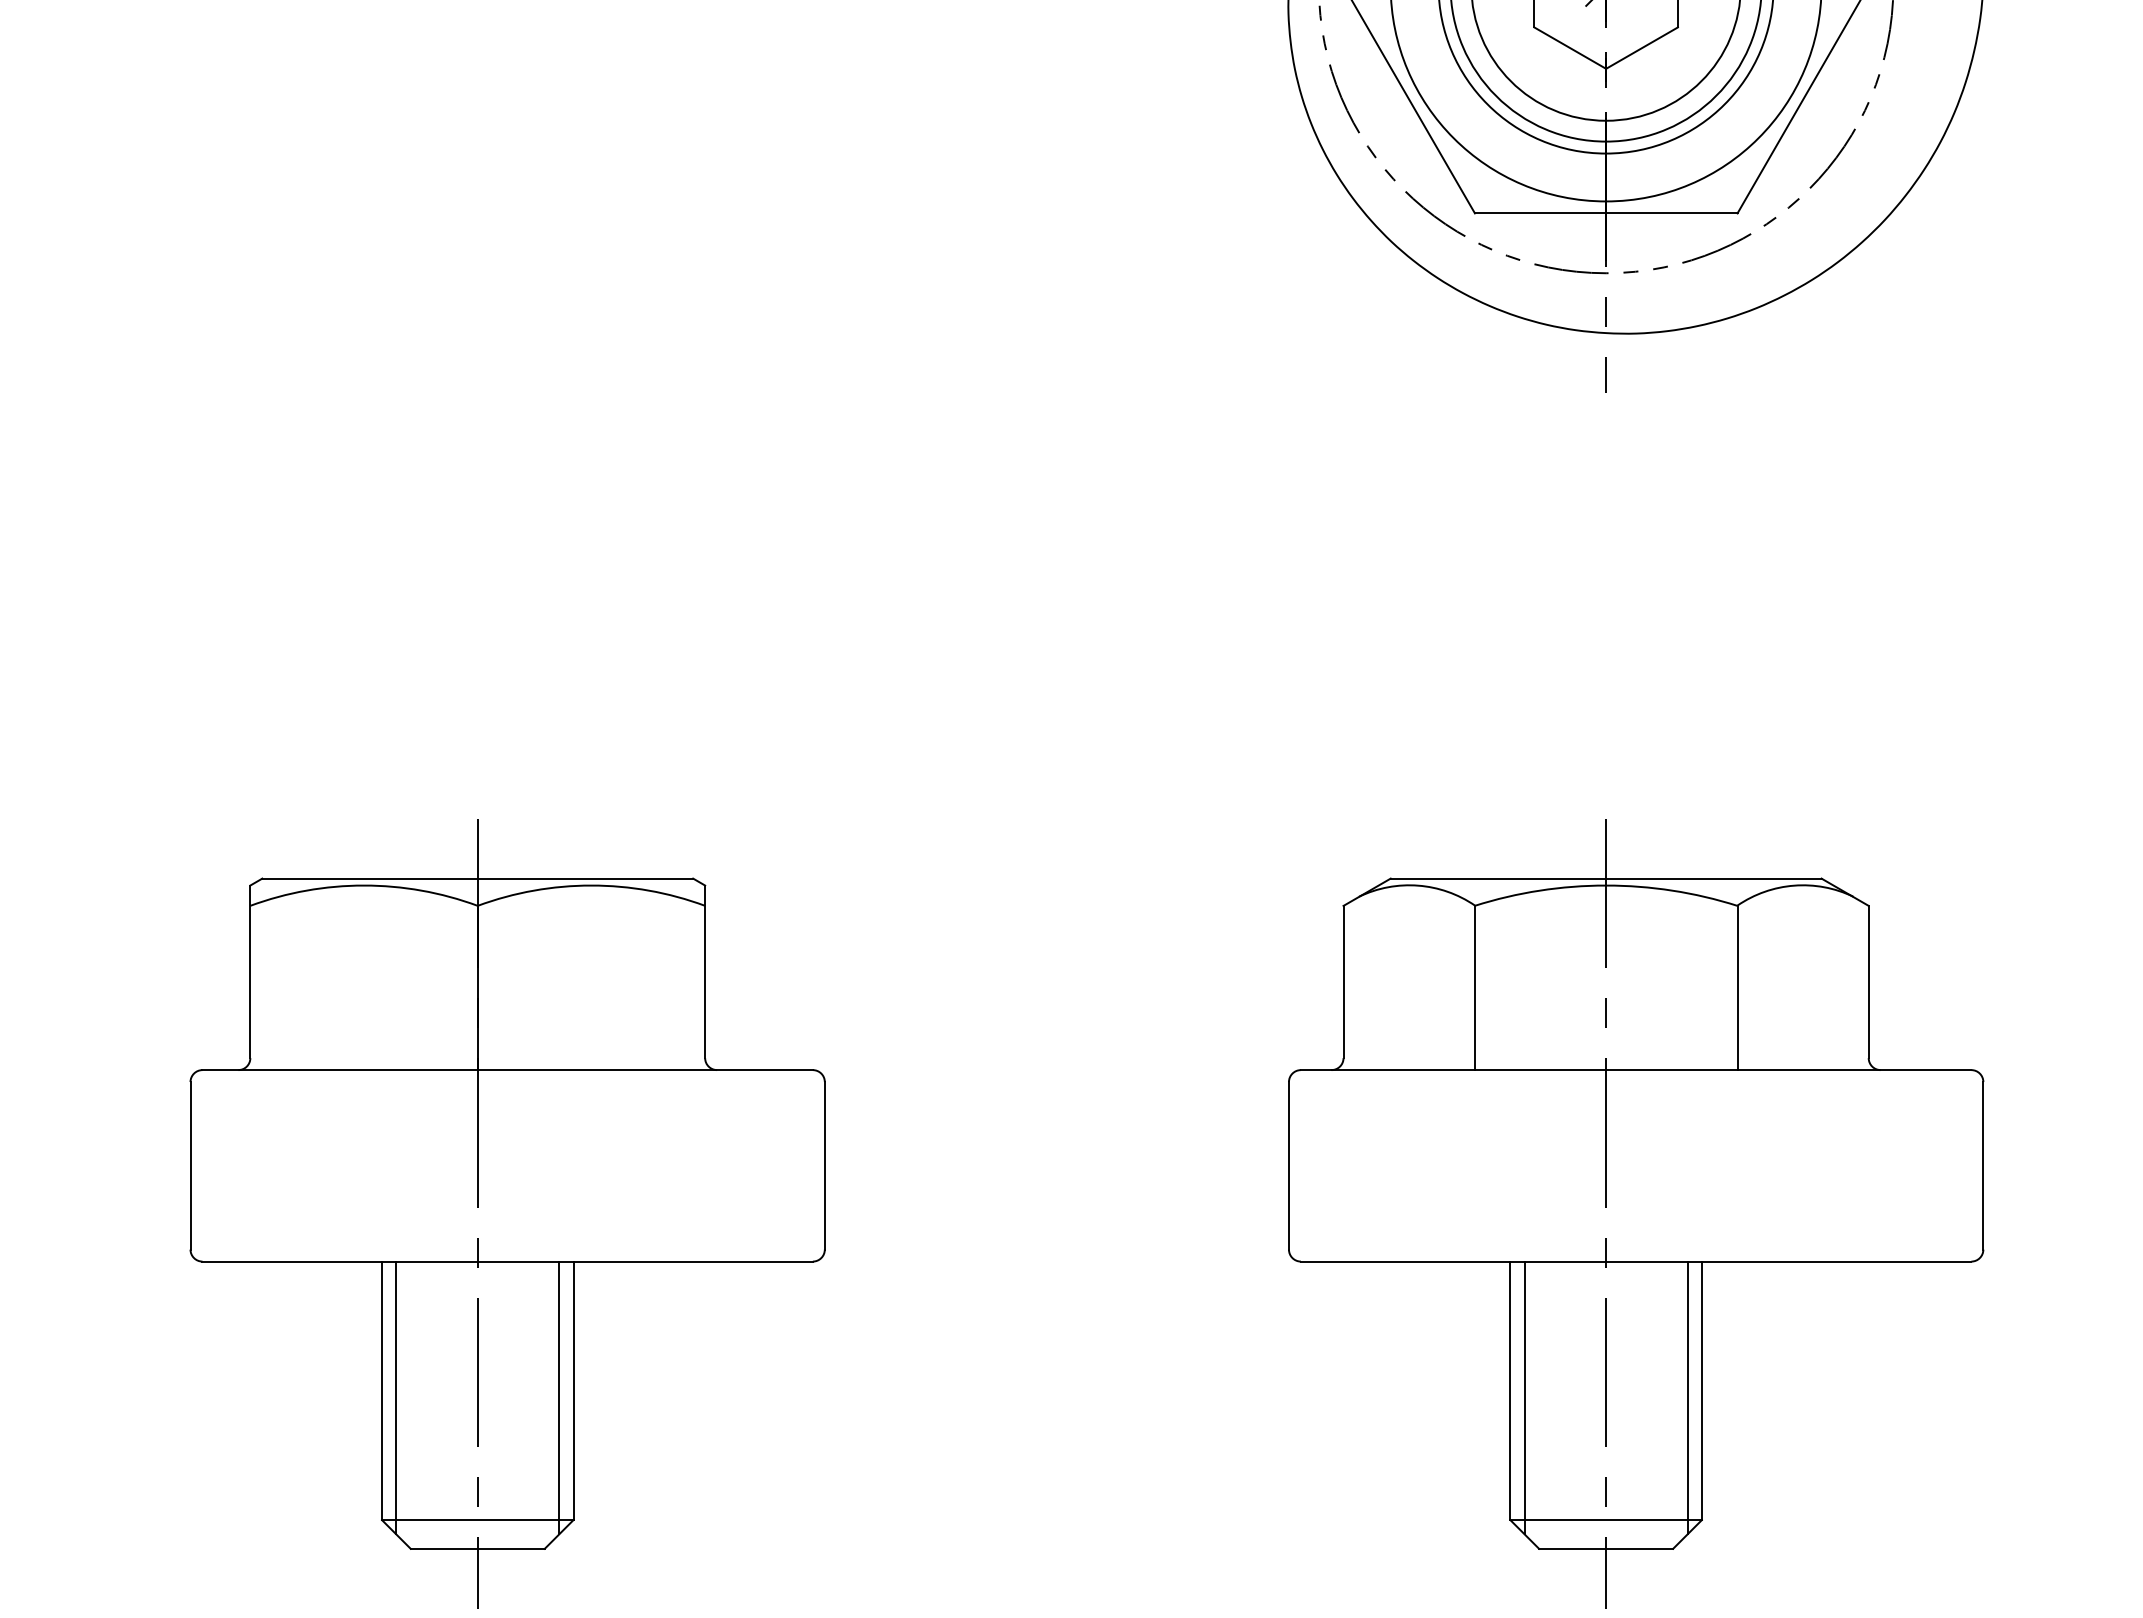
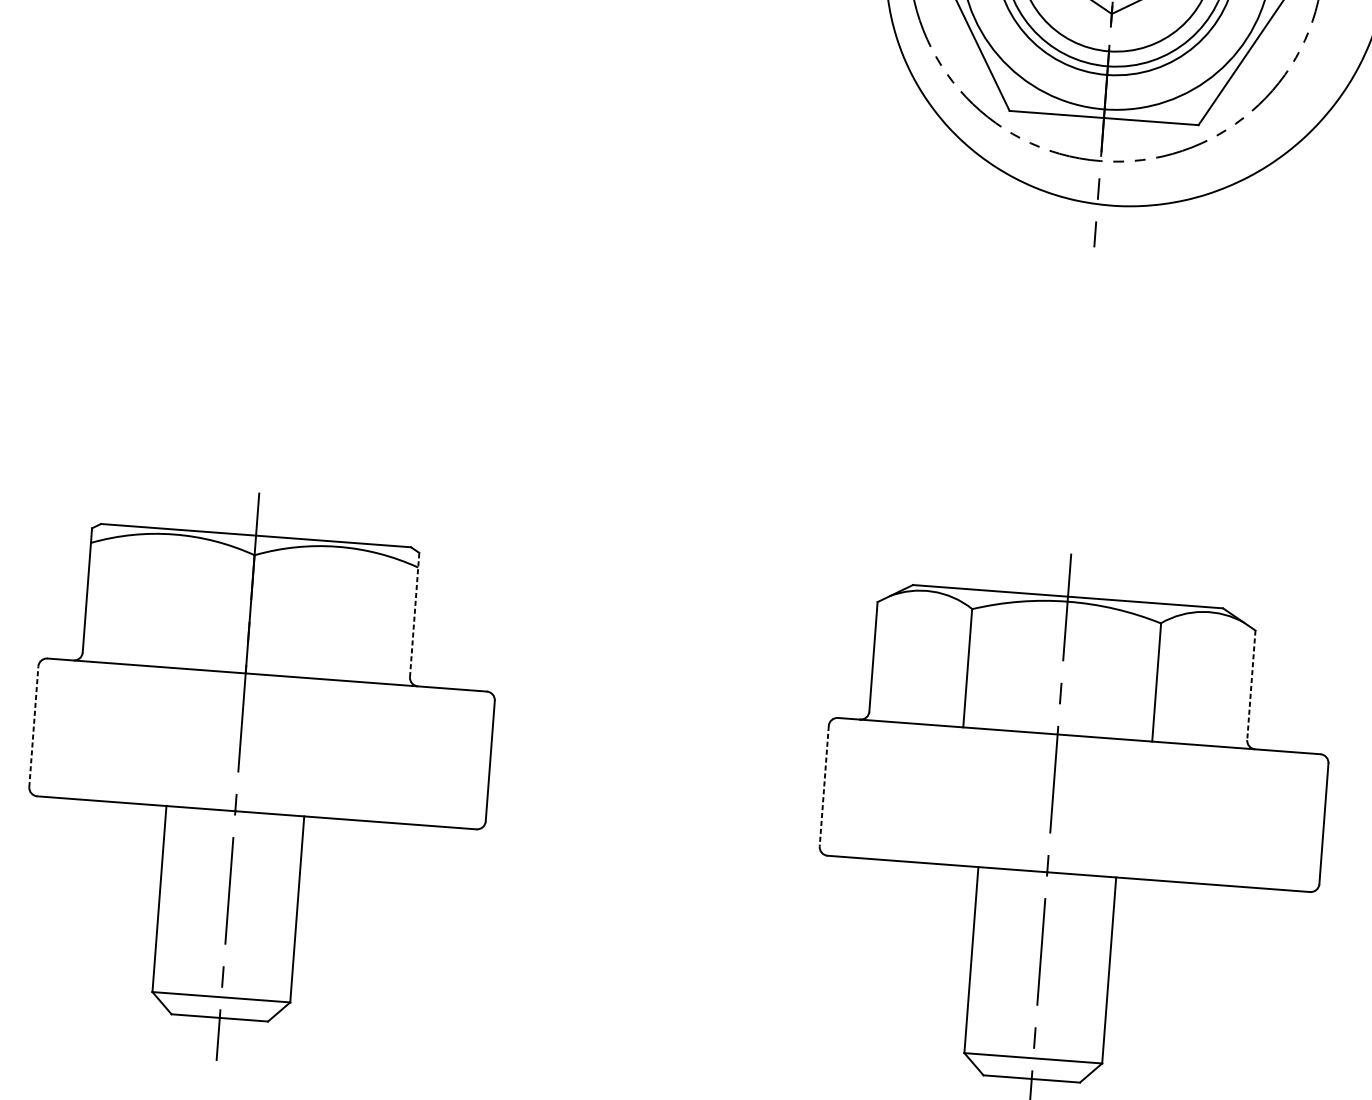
line: (705, 971) -> (414, 614), solid -> dashed
line: (1868, 982) -> (1251, 685), solid -> dashed
line: (190, 1165) -> (33, 726), solid -> dashed
line: (1288, 1165) -> (823, 785), solid -> dashed
line: (396, 1397) -> (169, 904), removed
line: (559, 1397) -> (286, 913), removed
line: (1524, 1397) -> (981, 965), removed
line: (1687, 1397) -> (1098, 974), removed

